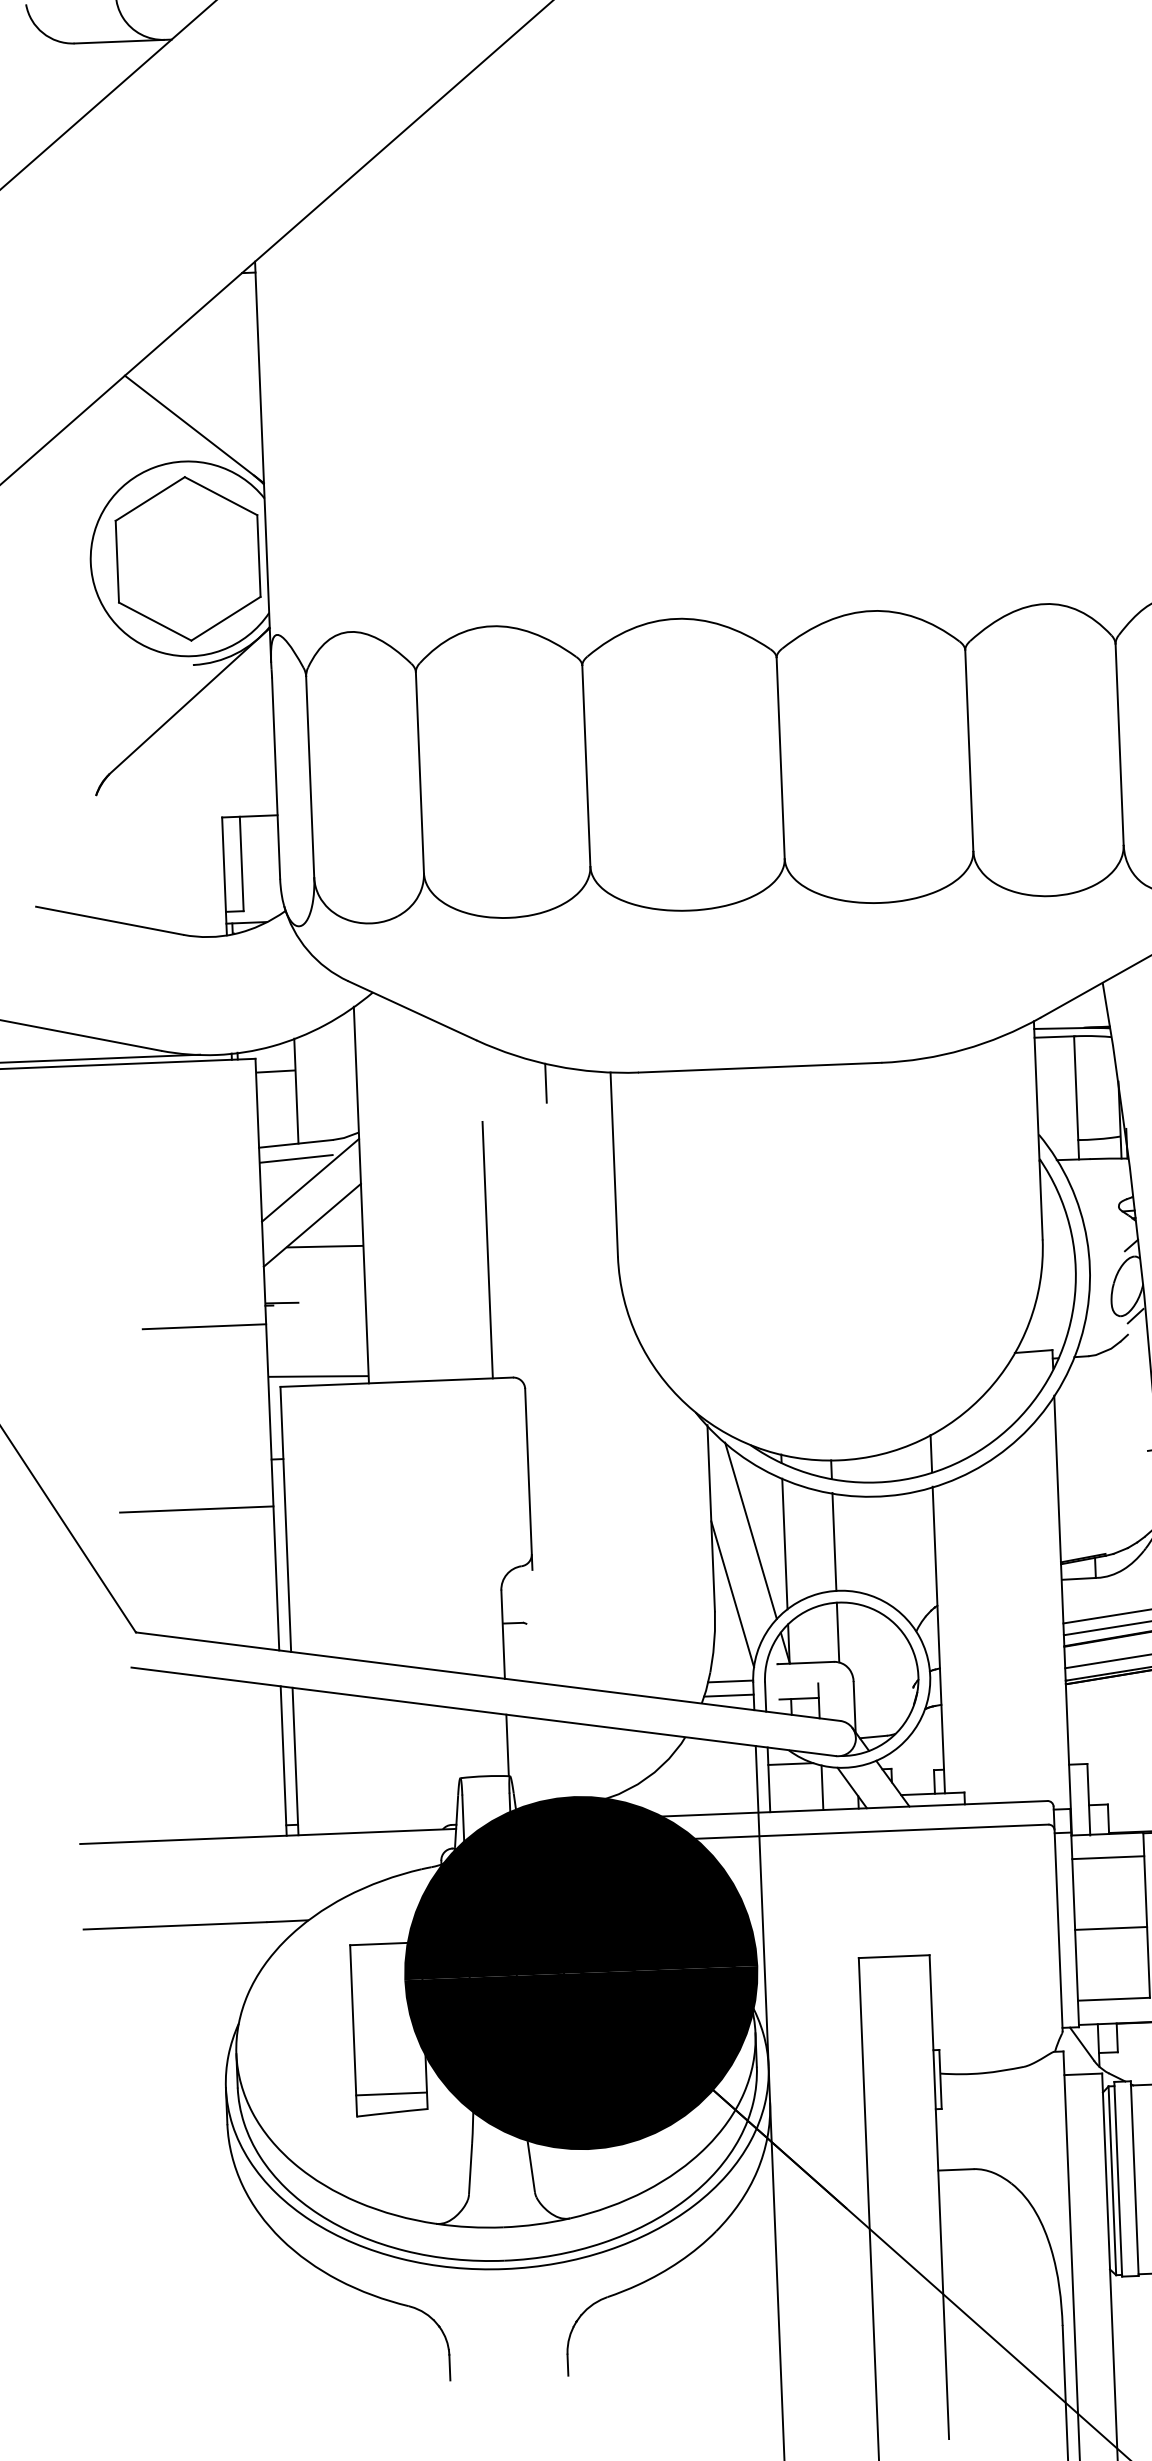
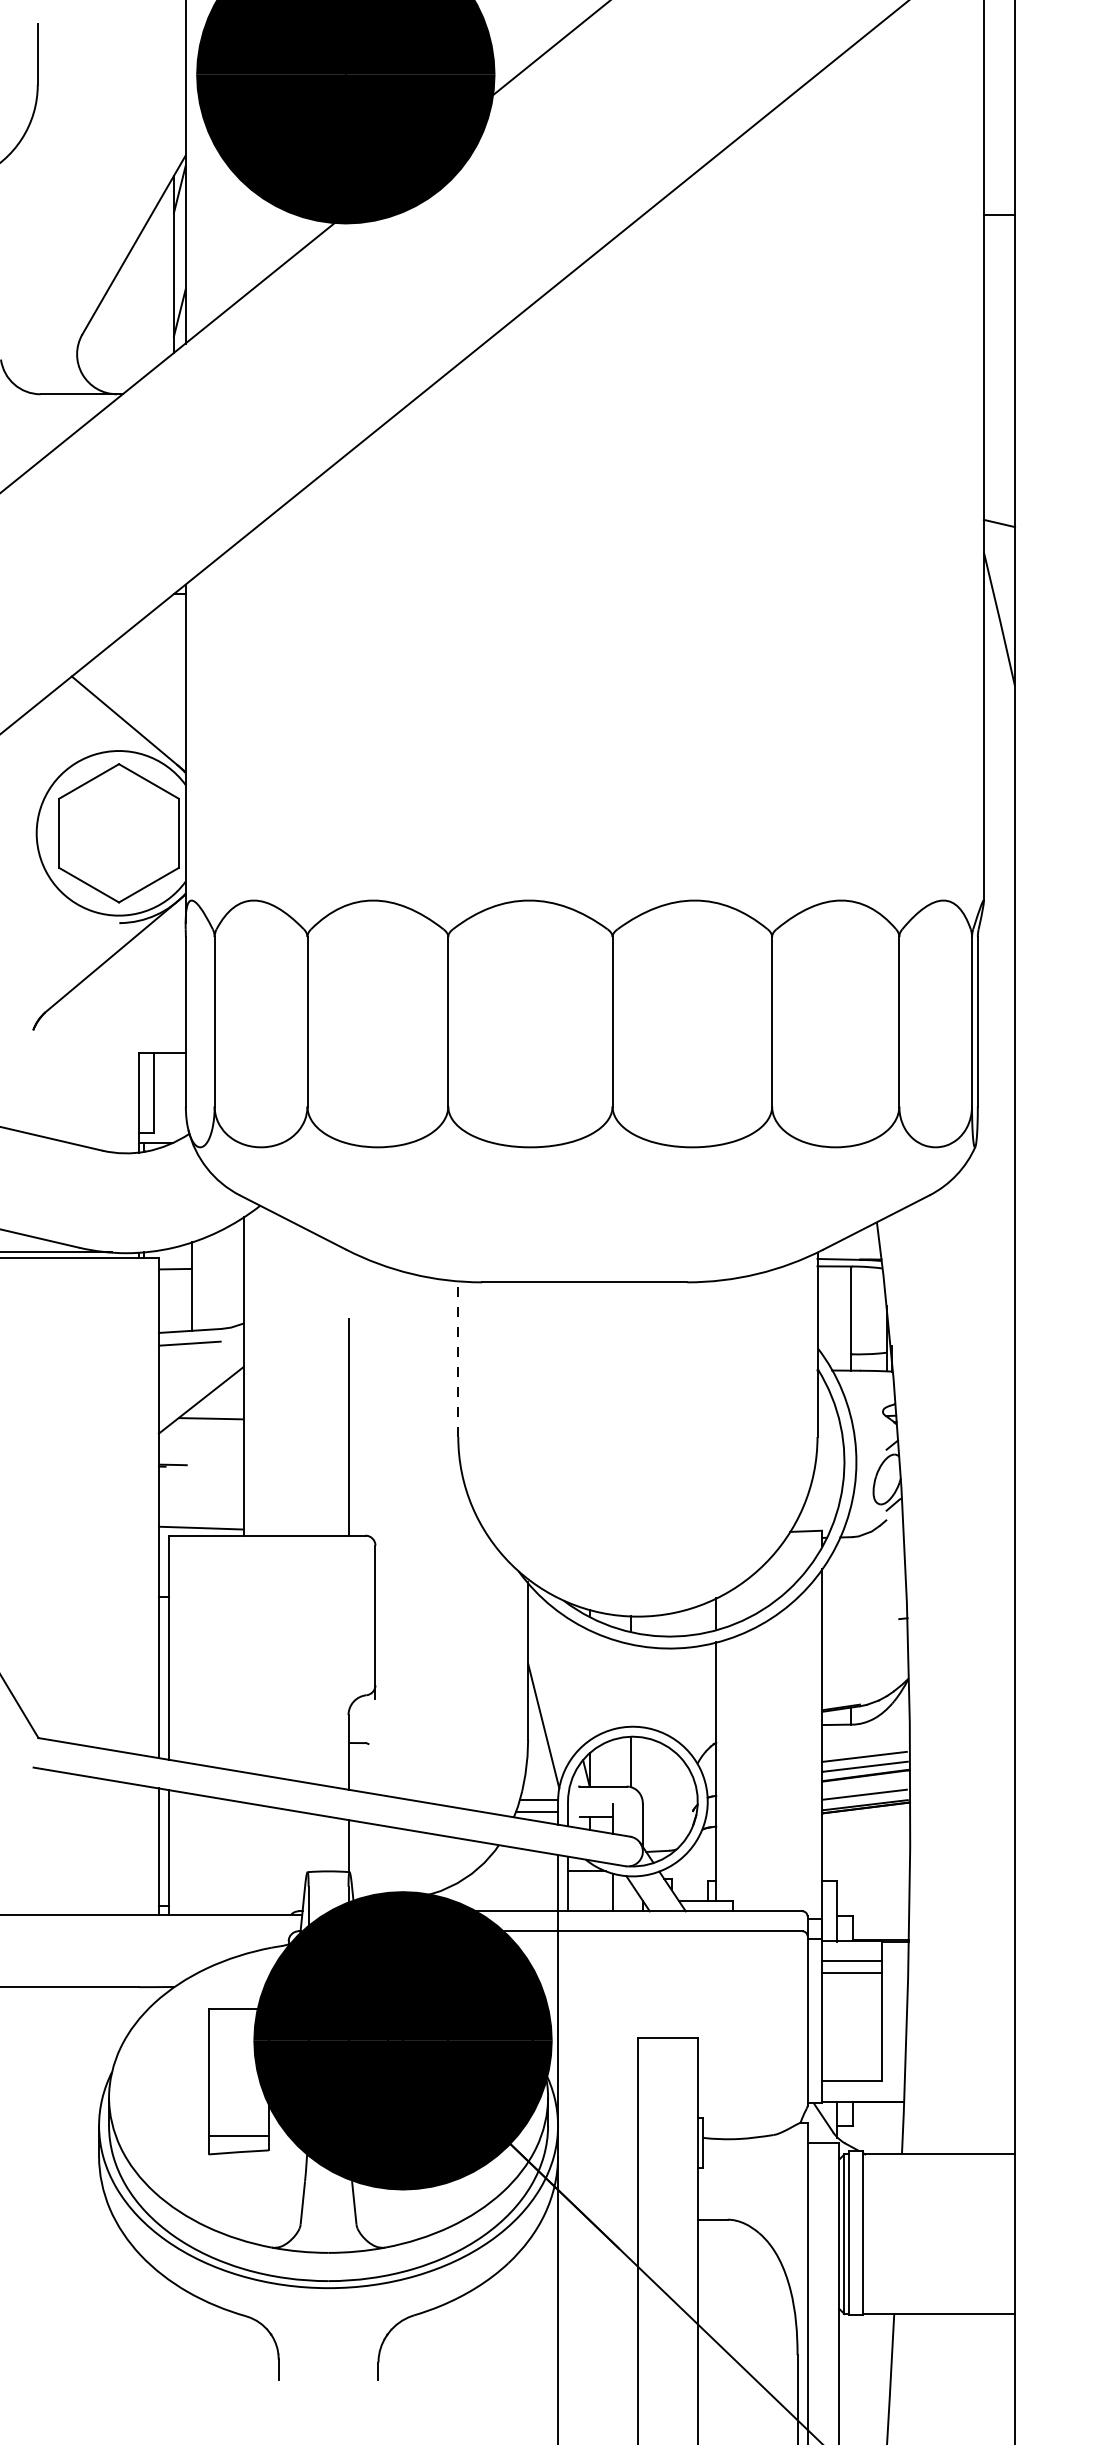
line: (546, 1082) -> (403, 1287), removed
line: (614, 1164) -> (458, 1359), solid -> dashed
line: (309, 1179) -> (200, 1361), removed
line: (204, 1327) -> (106, 1482), removed
line: (196, 1509) -> (93, 1636), removed
line: (751, 1530) -> (561, 1672), removed
line: (834, 1540) -> (631, 1684), removed
line: (784, 1544) -> (589, 1685), removed
line: (1110, 1928) -> (851, 1973), moved

